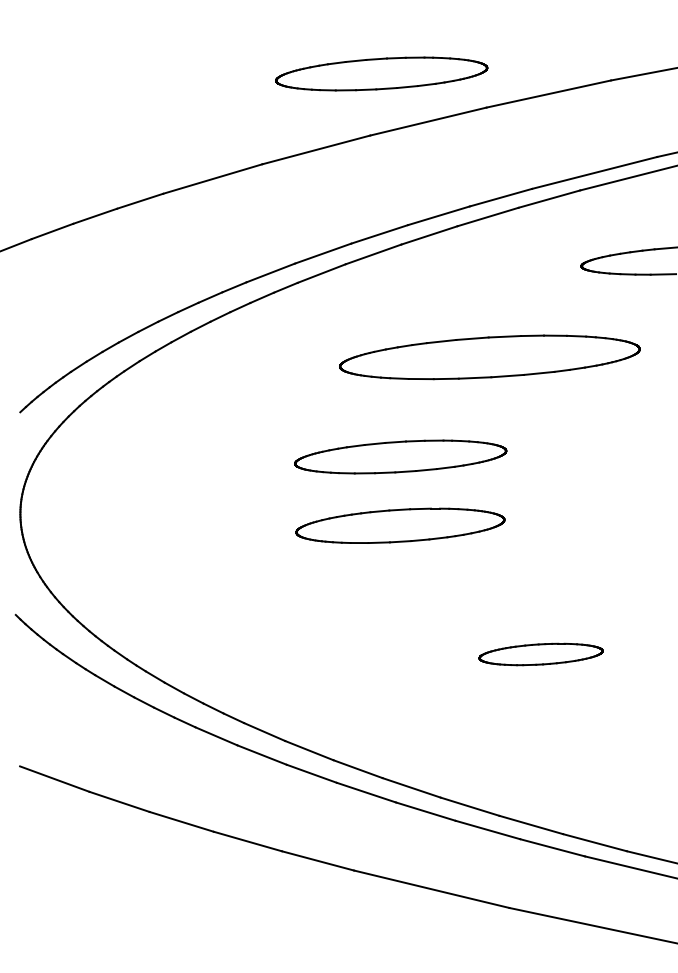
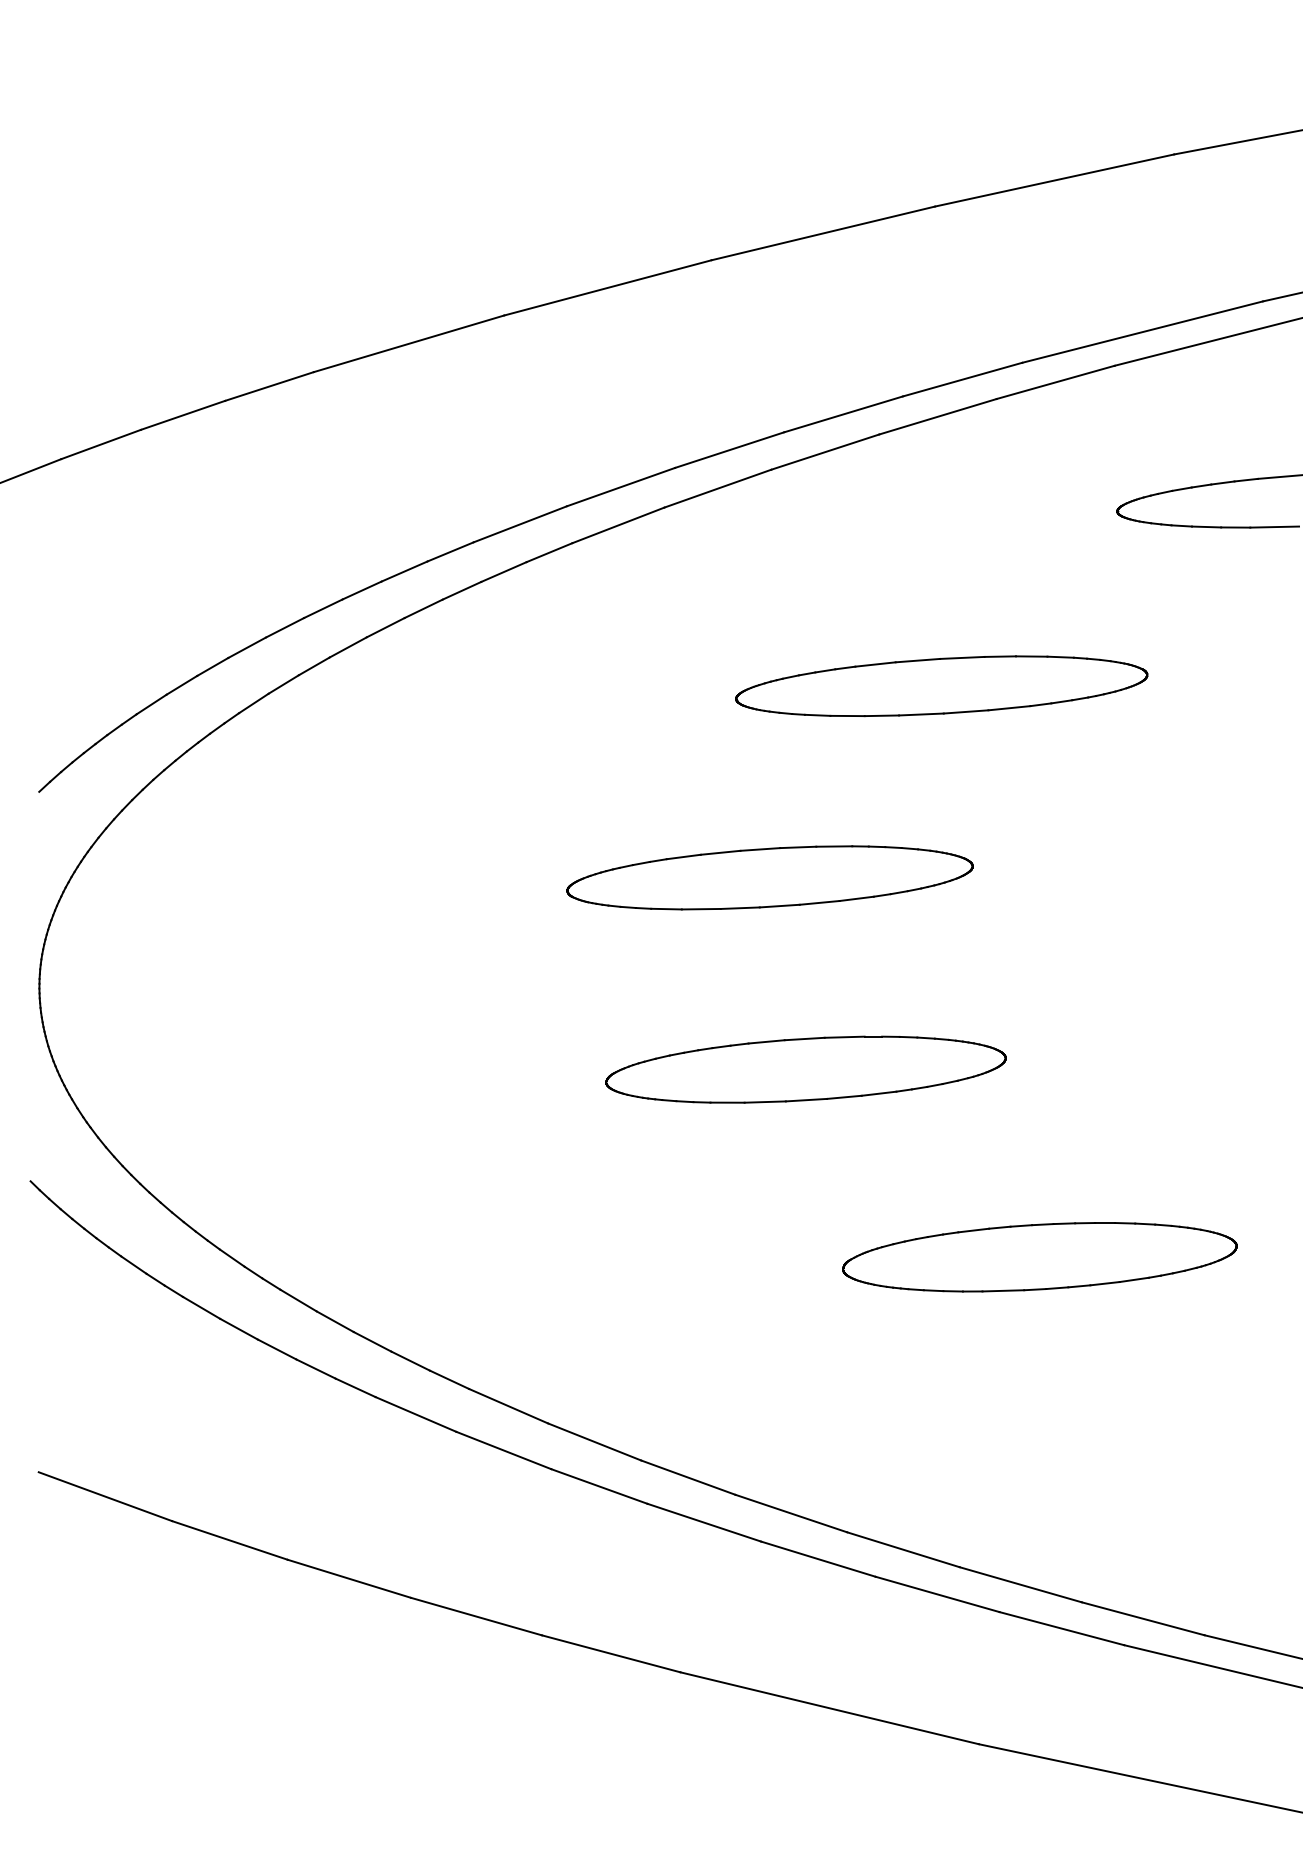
part: (381, 73) -> (733, 141), removed
part: (490, 356) -> (942, 684), size x0.71
part: (400, 525) -> (806, 1068), moved
part: (540, 654) -> (1038, 1257), size x1.67

